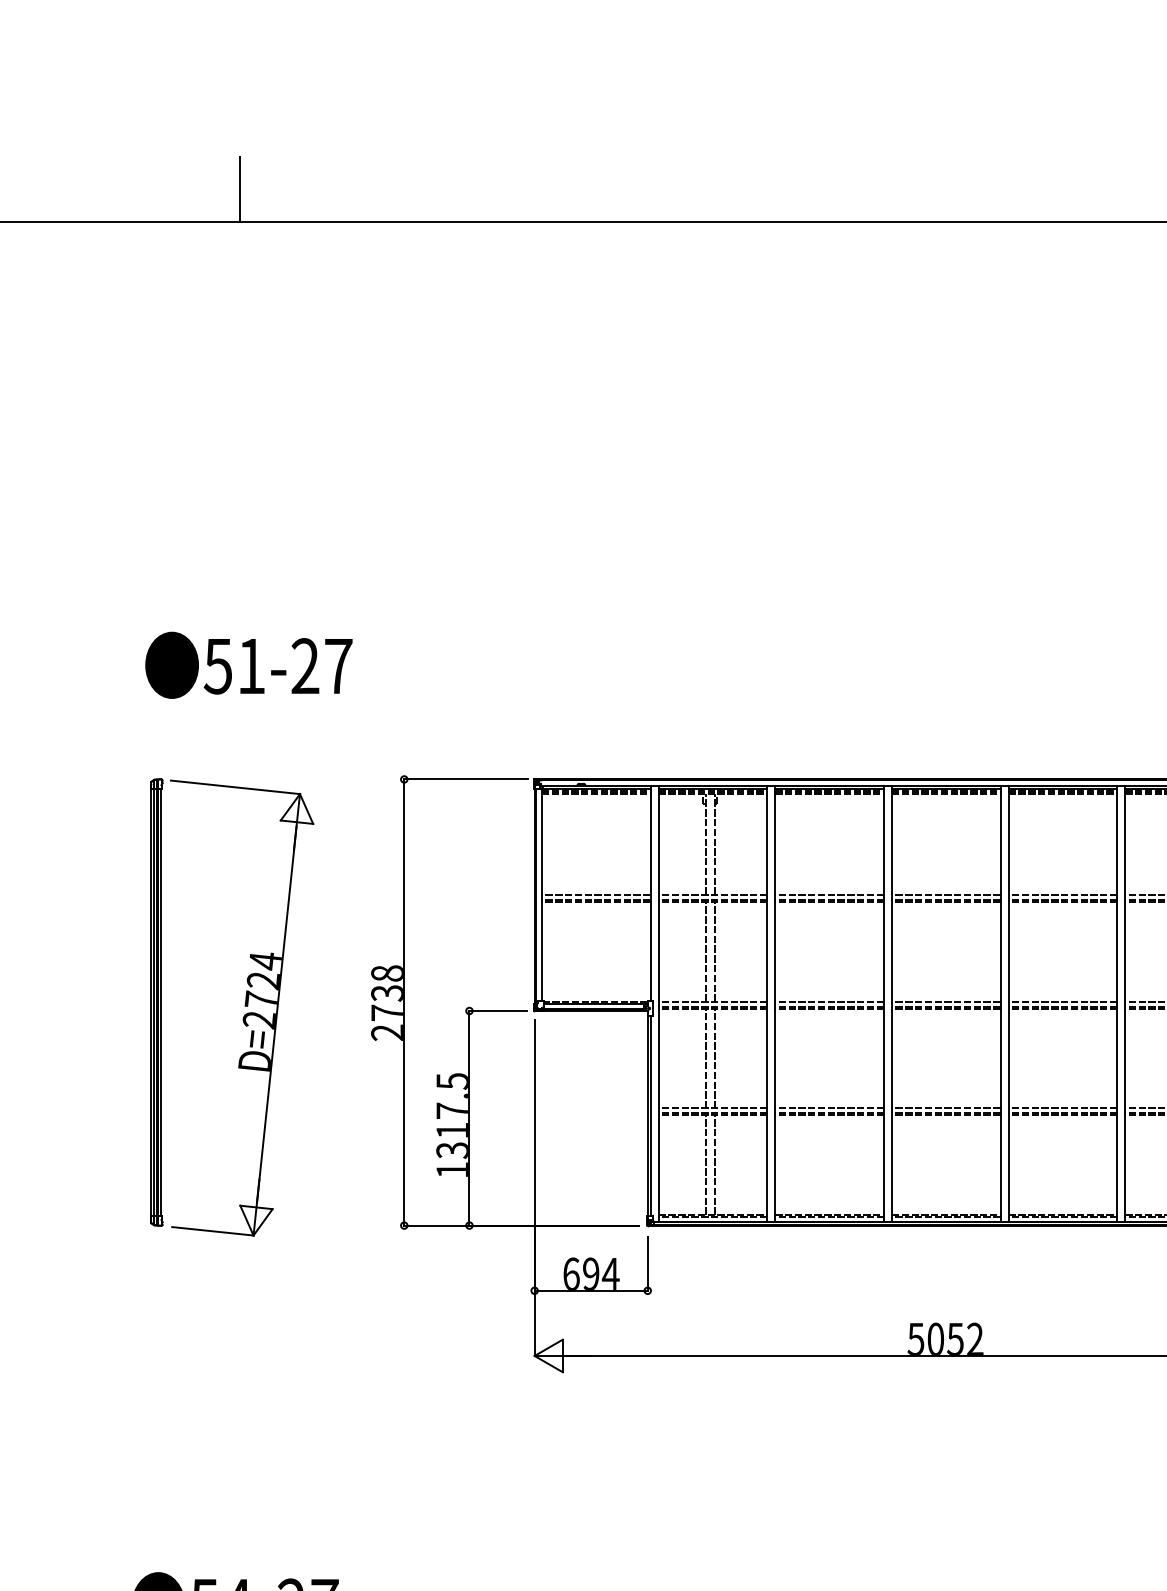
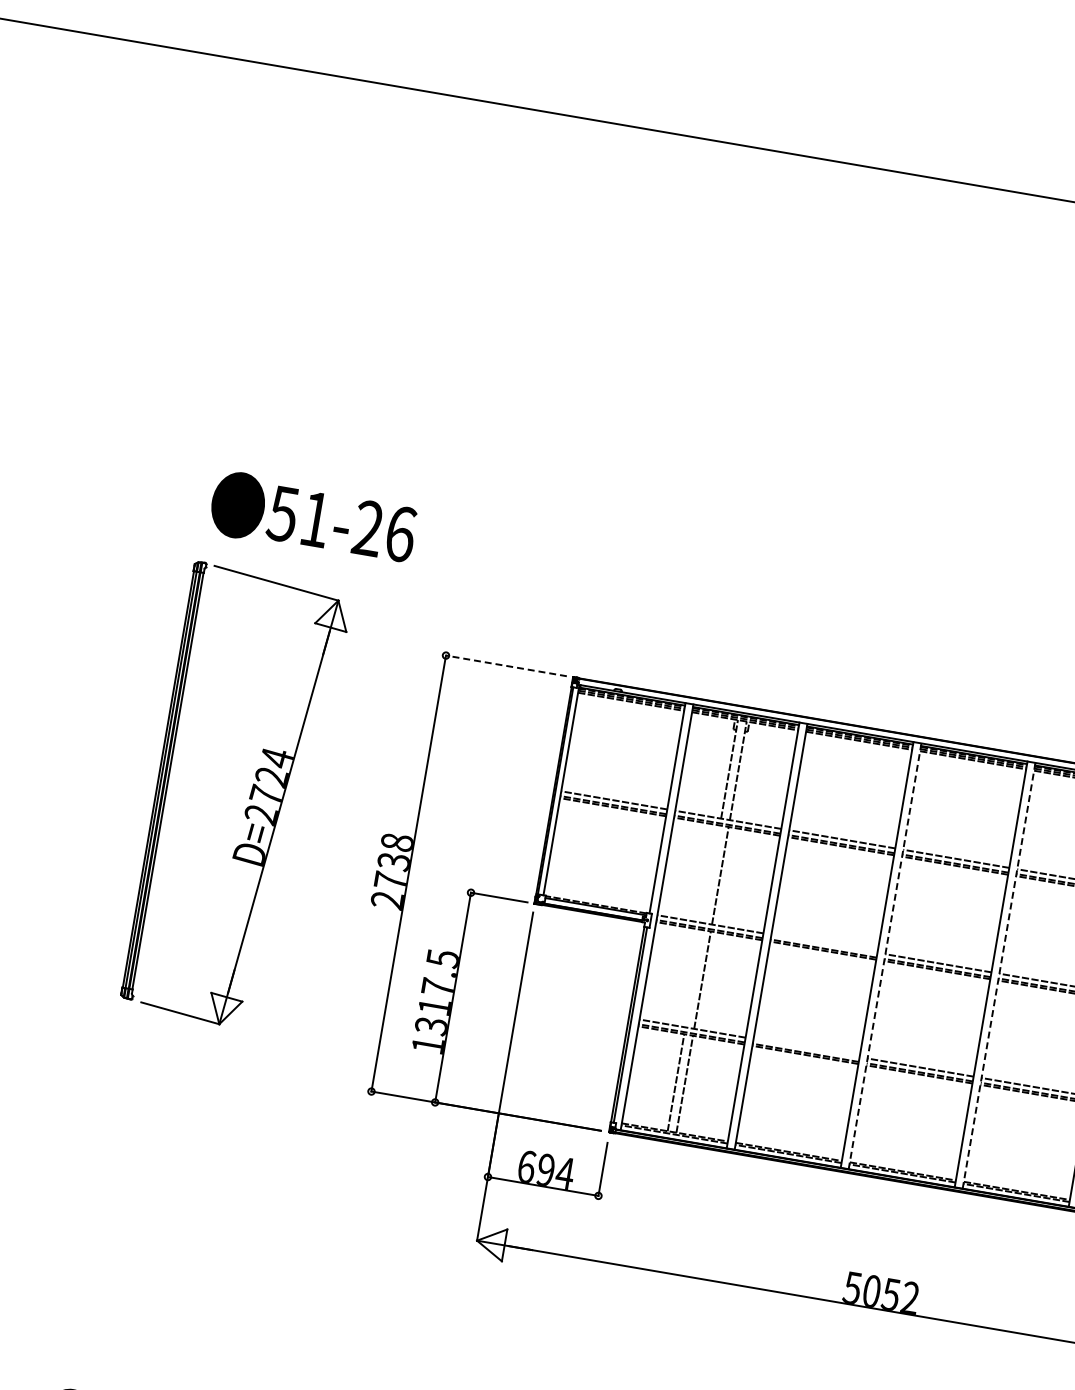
line: (239, 188) -> (383, 50), removed
text: (338, 666) -> (400, 534), 51-27 -> 51-26
line: (466, 779) -> (506, 666), solid -> dashed
line: (705, 951) -> (711, 874), removed
line: (829, 1001) -> (824, 943), removed
line: (892, 1003) -> (885, 956), solid -> dashed
line: (1008, 1003) -> (998, 975), solid -> dashed
part: (244, 1006) -> (248, 798), moved
line: (705, 1058) -> (693, 978), removed
line: (829, 1108) -> (806, 1048), removed

